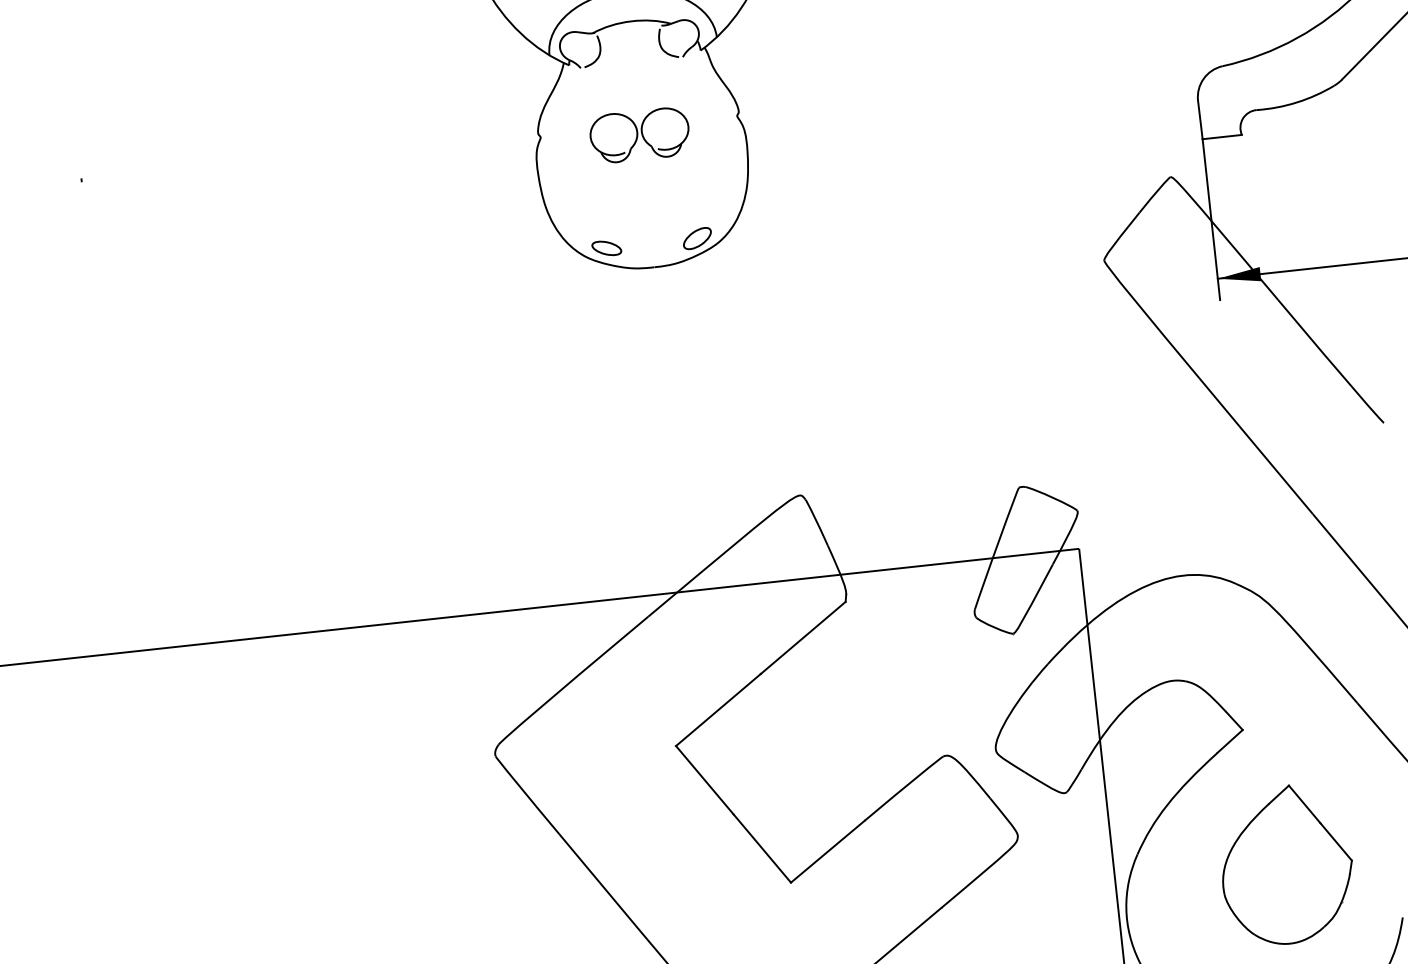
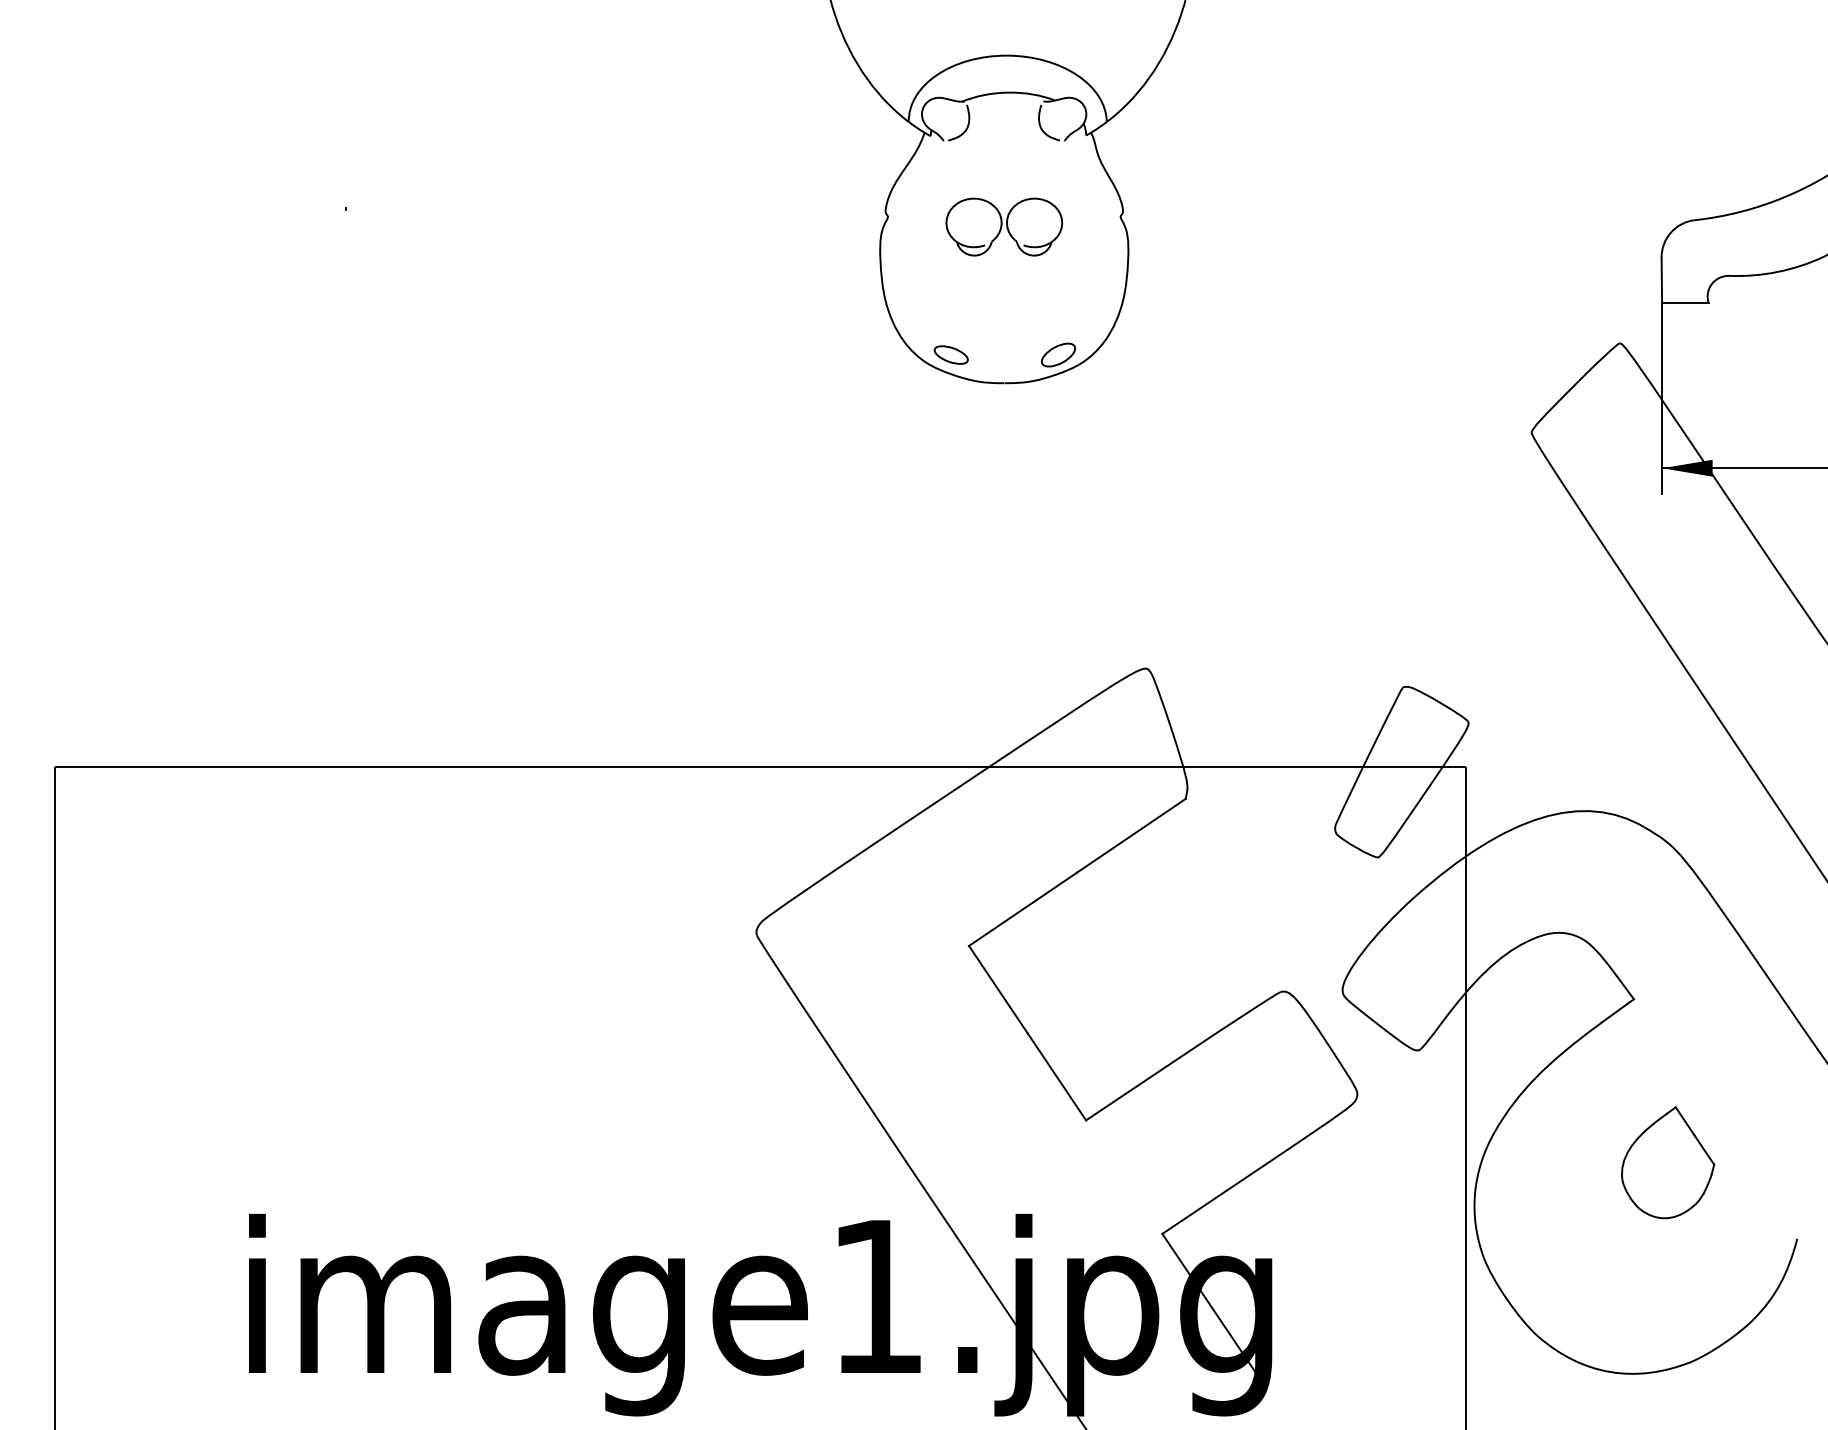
part: (1286, 864) -> (1667, 1162), size x0.6

